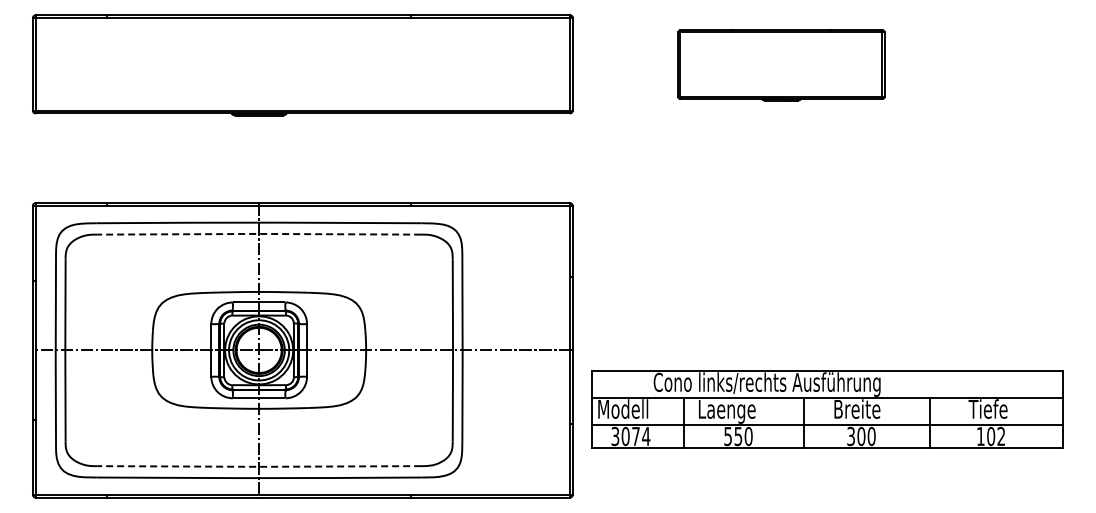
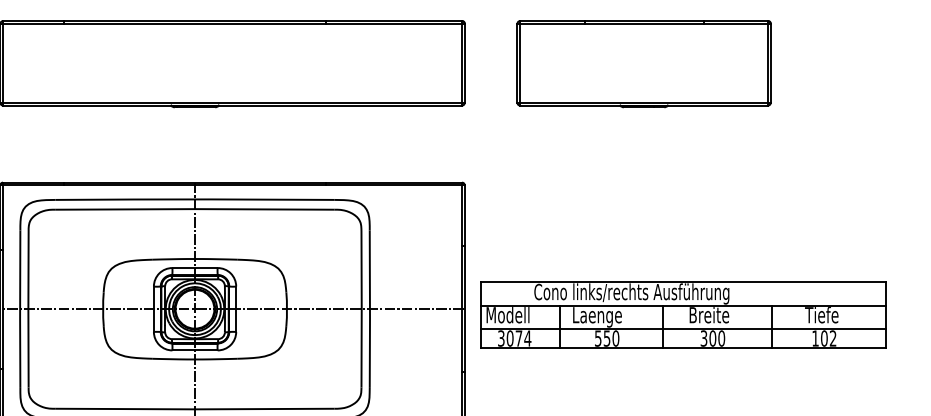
part: (781, 65) -> (644, 64), size x1.43
line: (259, 233) -> (195, 208), dashed -> solid
part: (827, 409) -> (683, 315), moved
line: (259, 466) -> (195, 409), dashed -> solid

